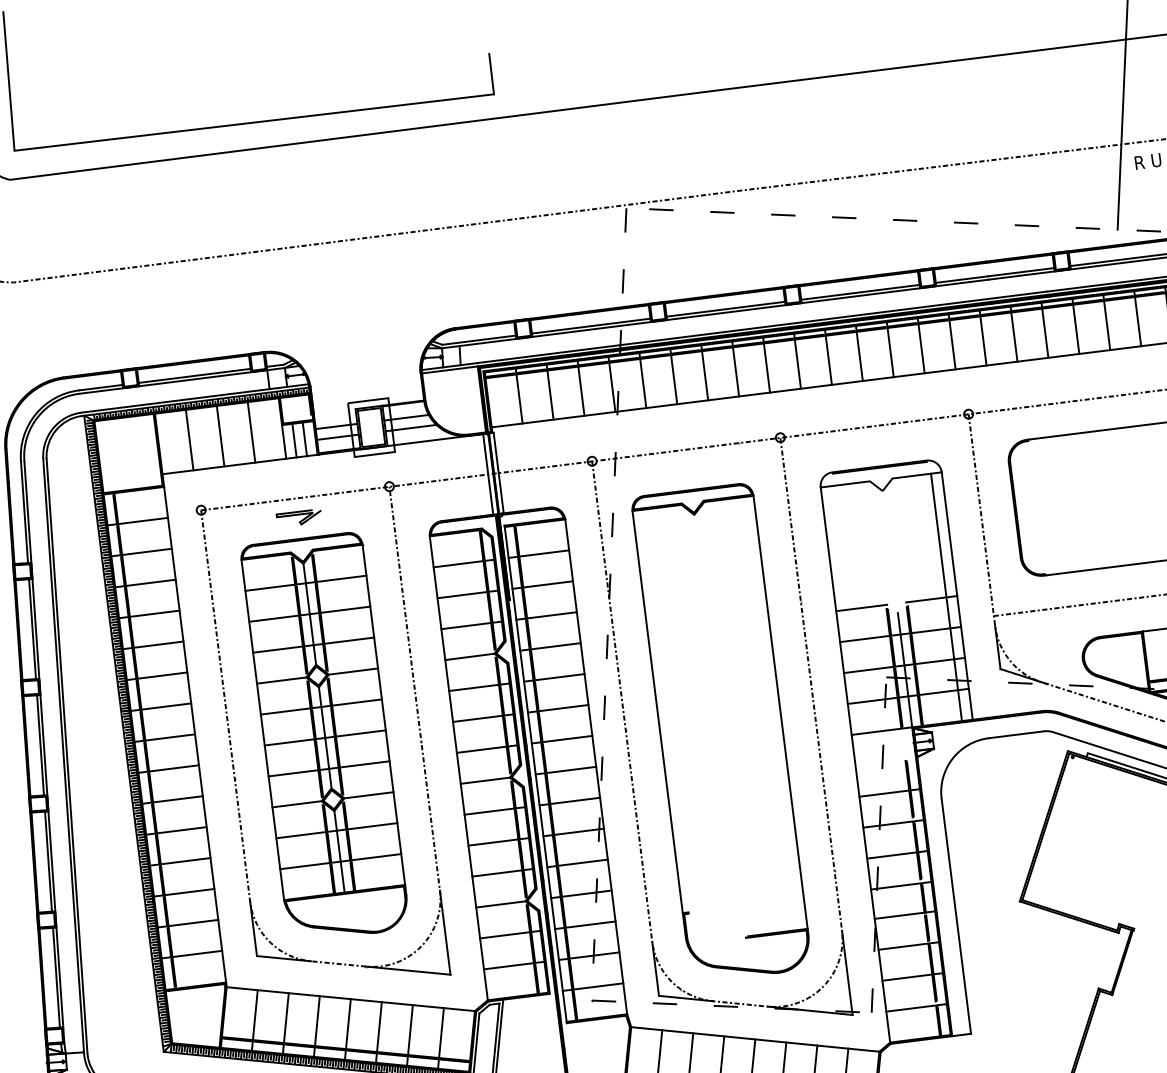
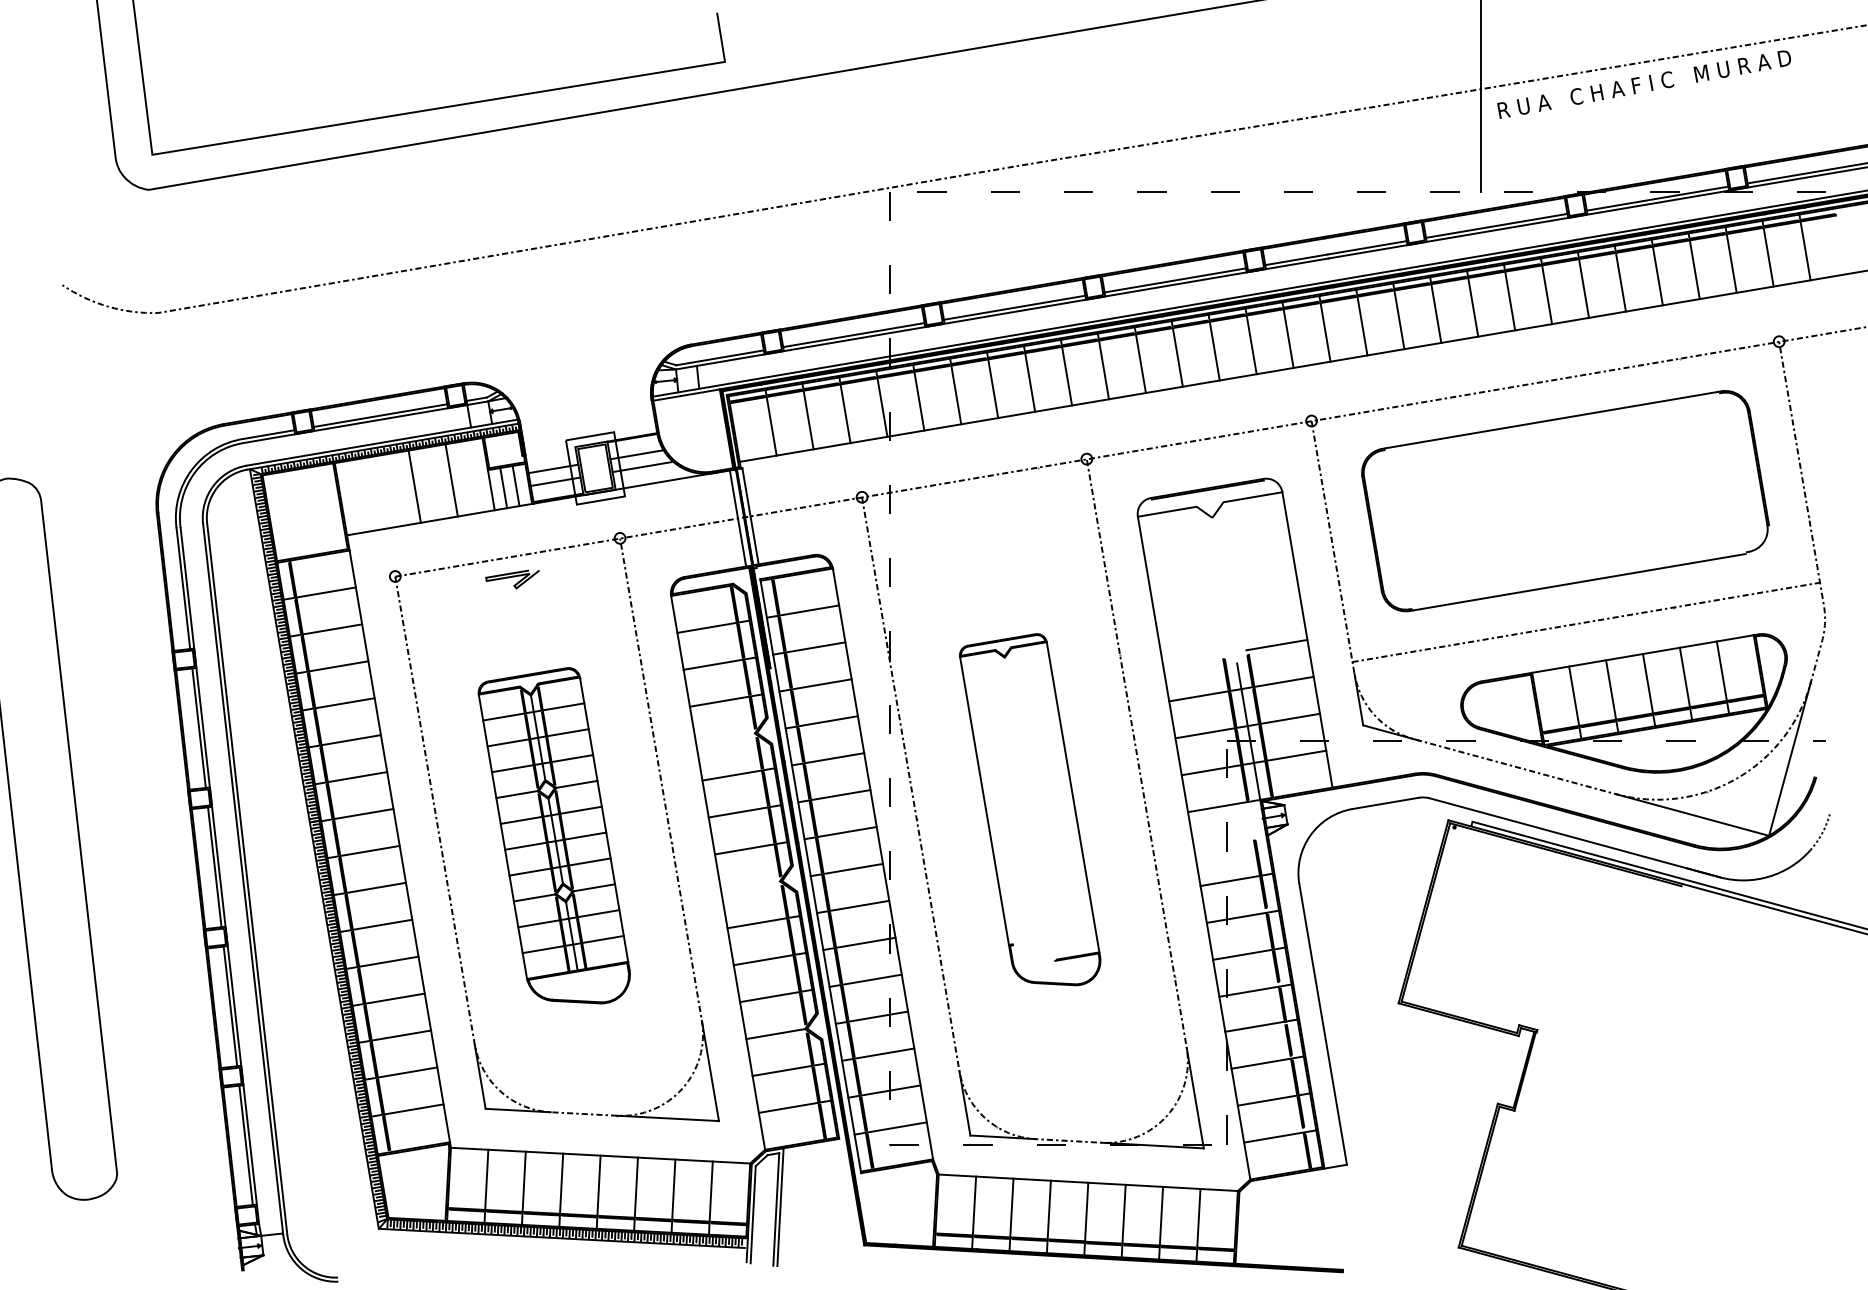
line: (189, 439) -> (377, 492), removed
line: (946, 596) -> (1294, 641), removed
line: (860, 608) -> (1192, 659), removed
line: (469, 656) -> (725, 738), removed
part: (720, 726) -> (1030, 809), size x0.6
part: (324, 731) -> (554, 835), size x0.7
line: (485, 780) -> (750, 886), removed

